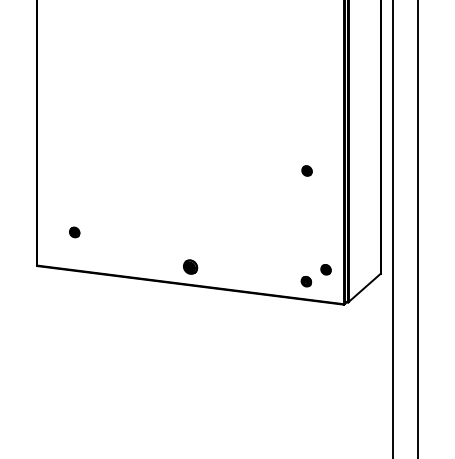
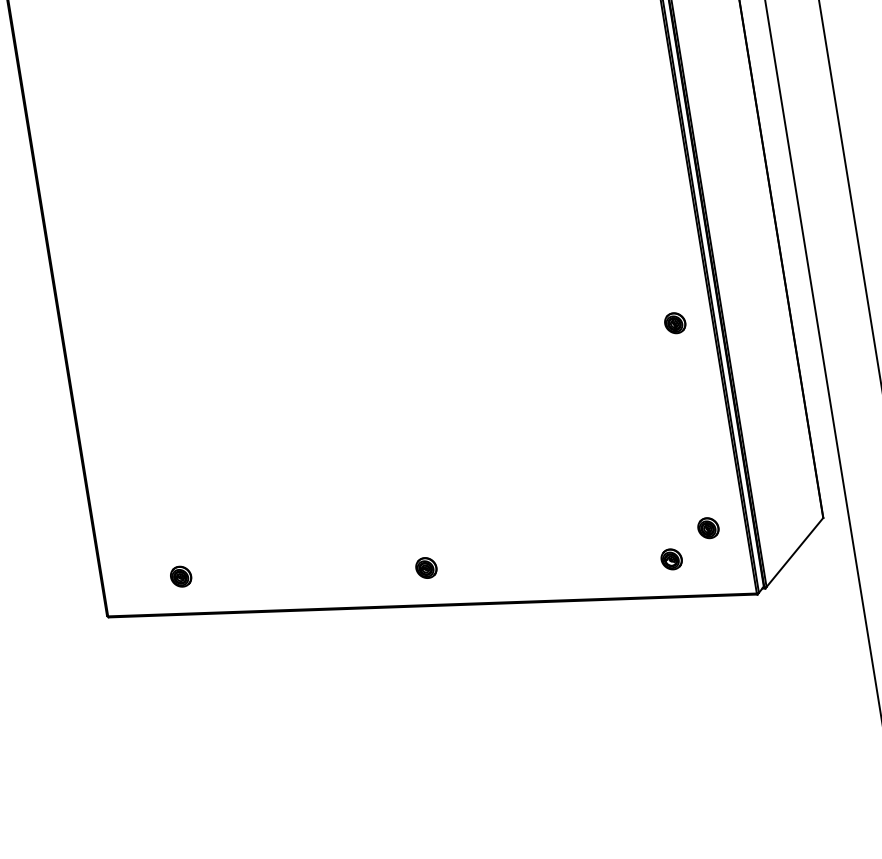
part: (306, 170) -> (673, 322), moved
part: (74, 232) -> (180, 576), moved
part: (190, 266) -> (426, 566), size x0.71

